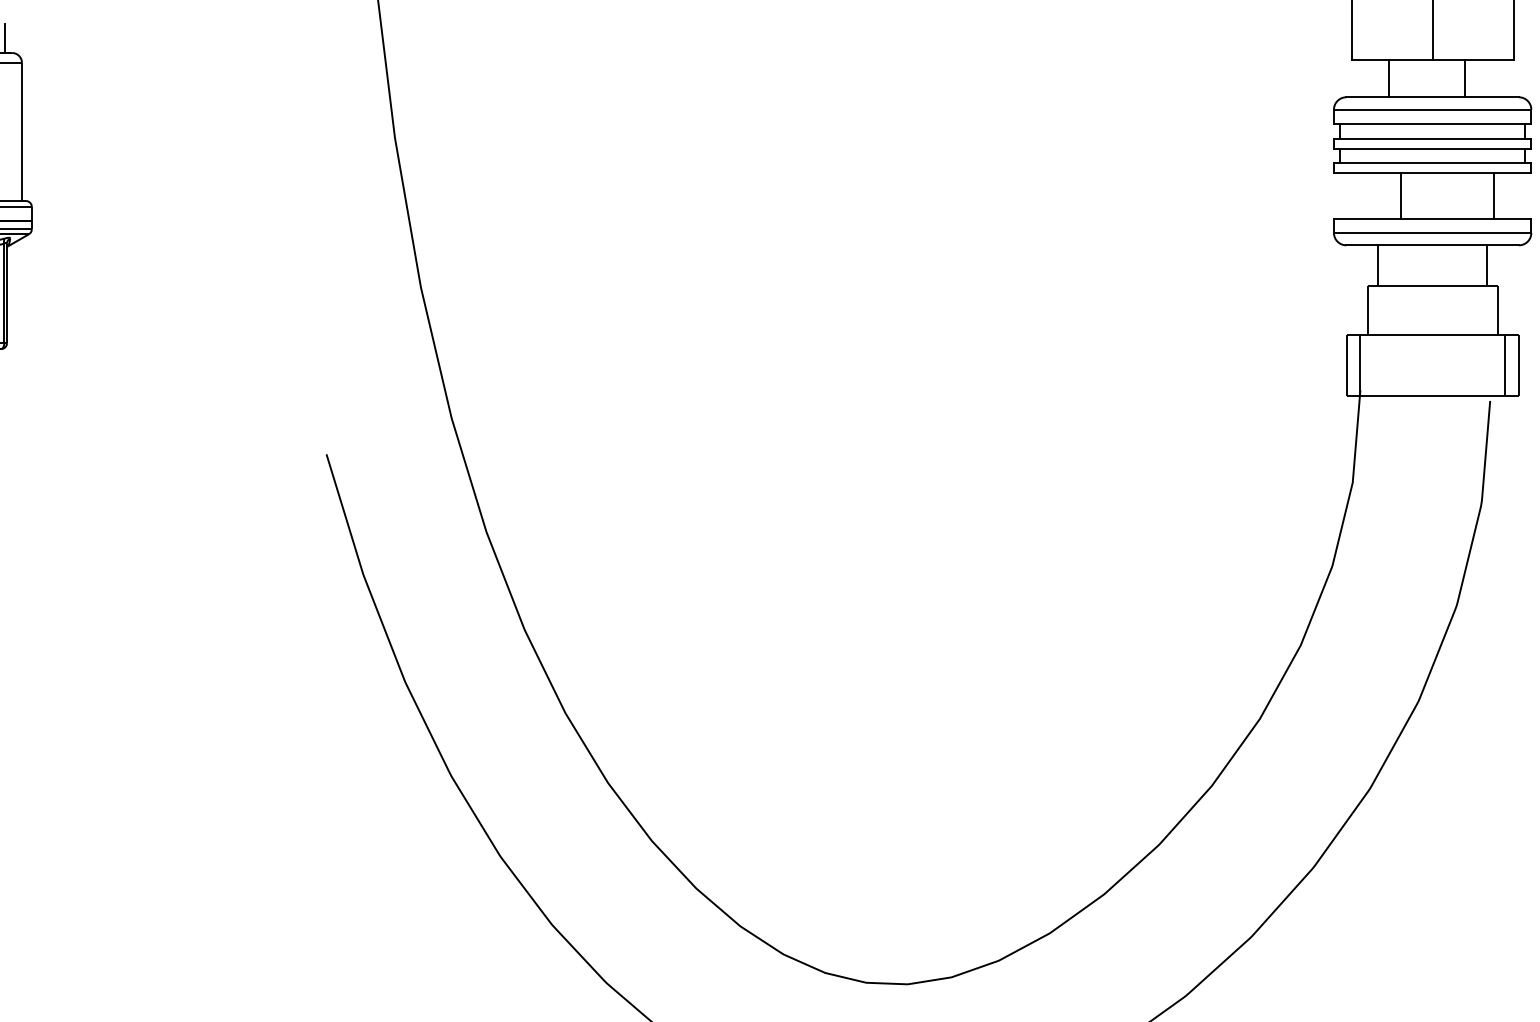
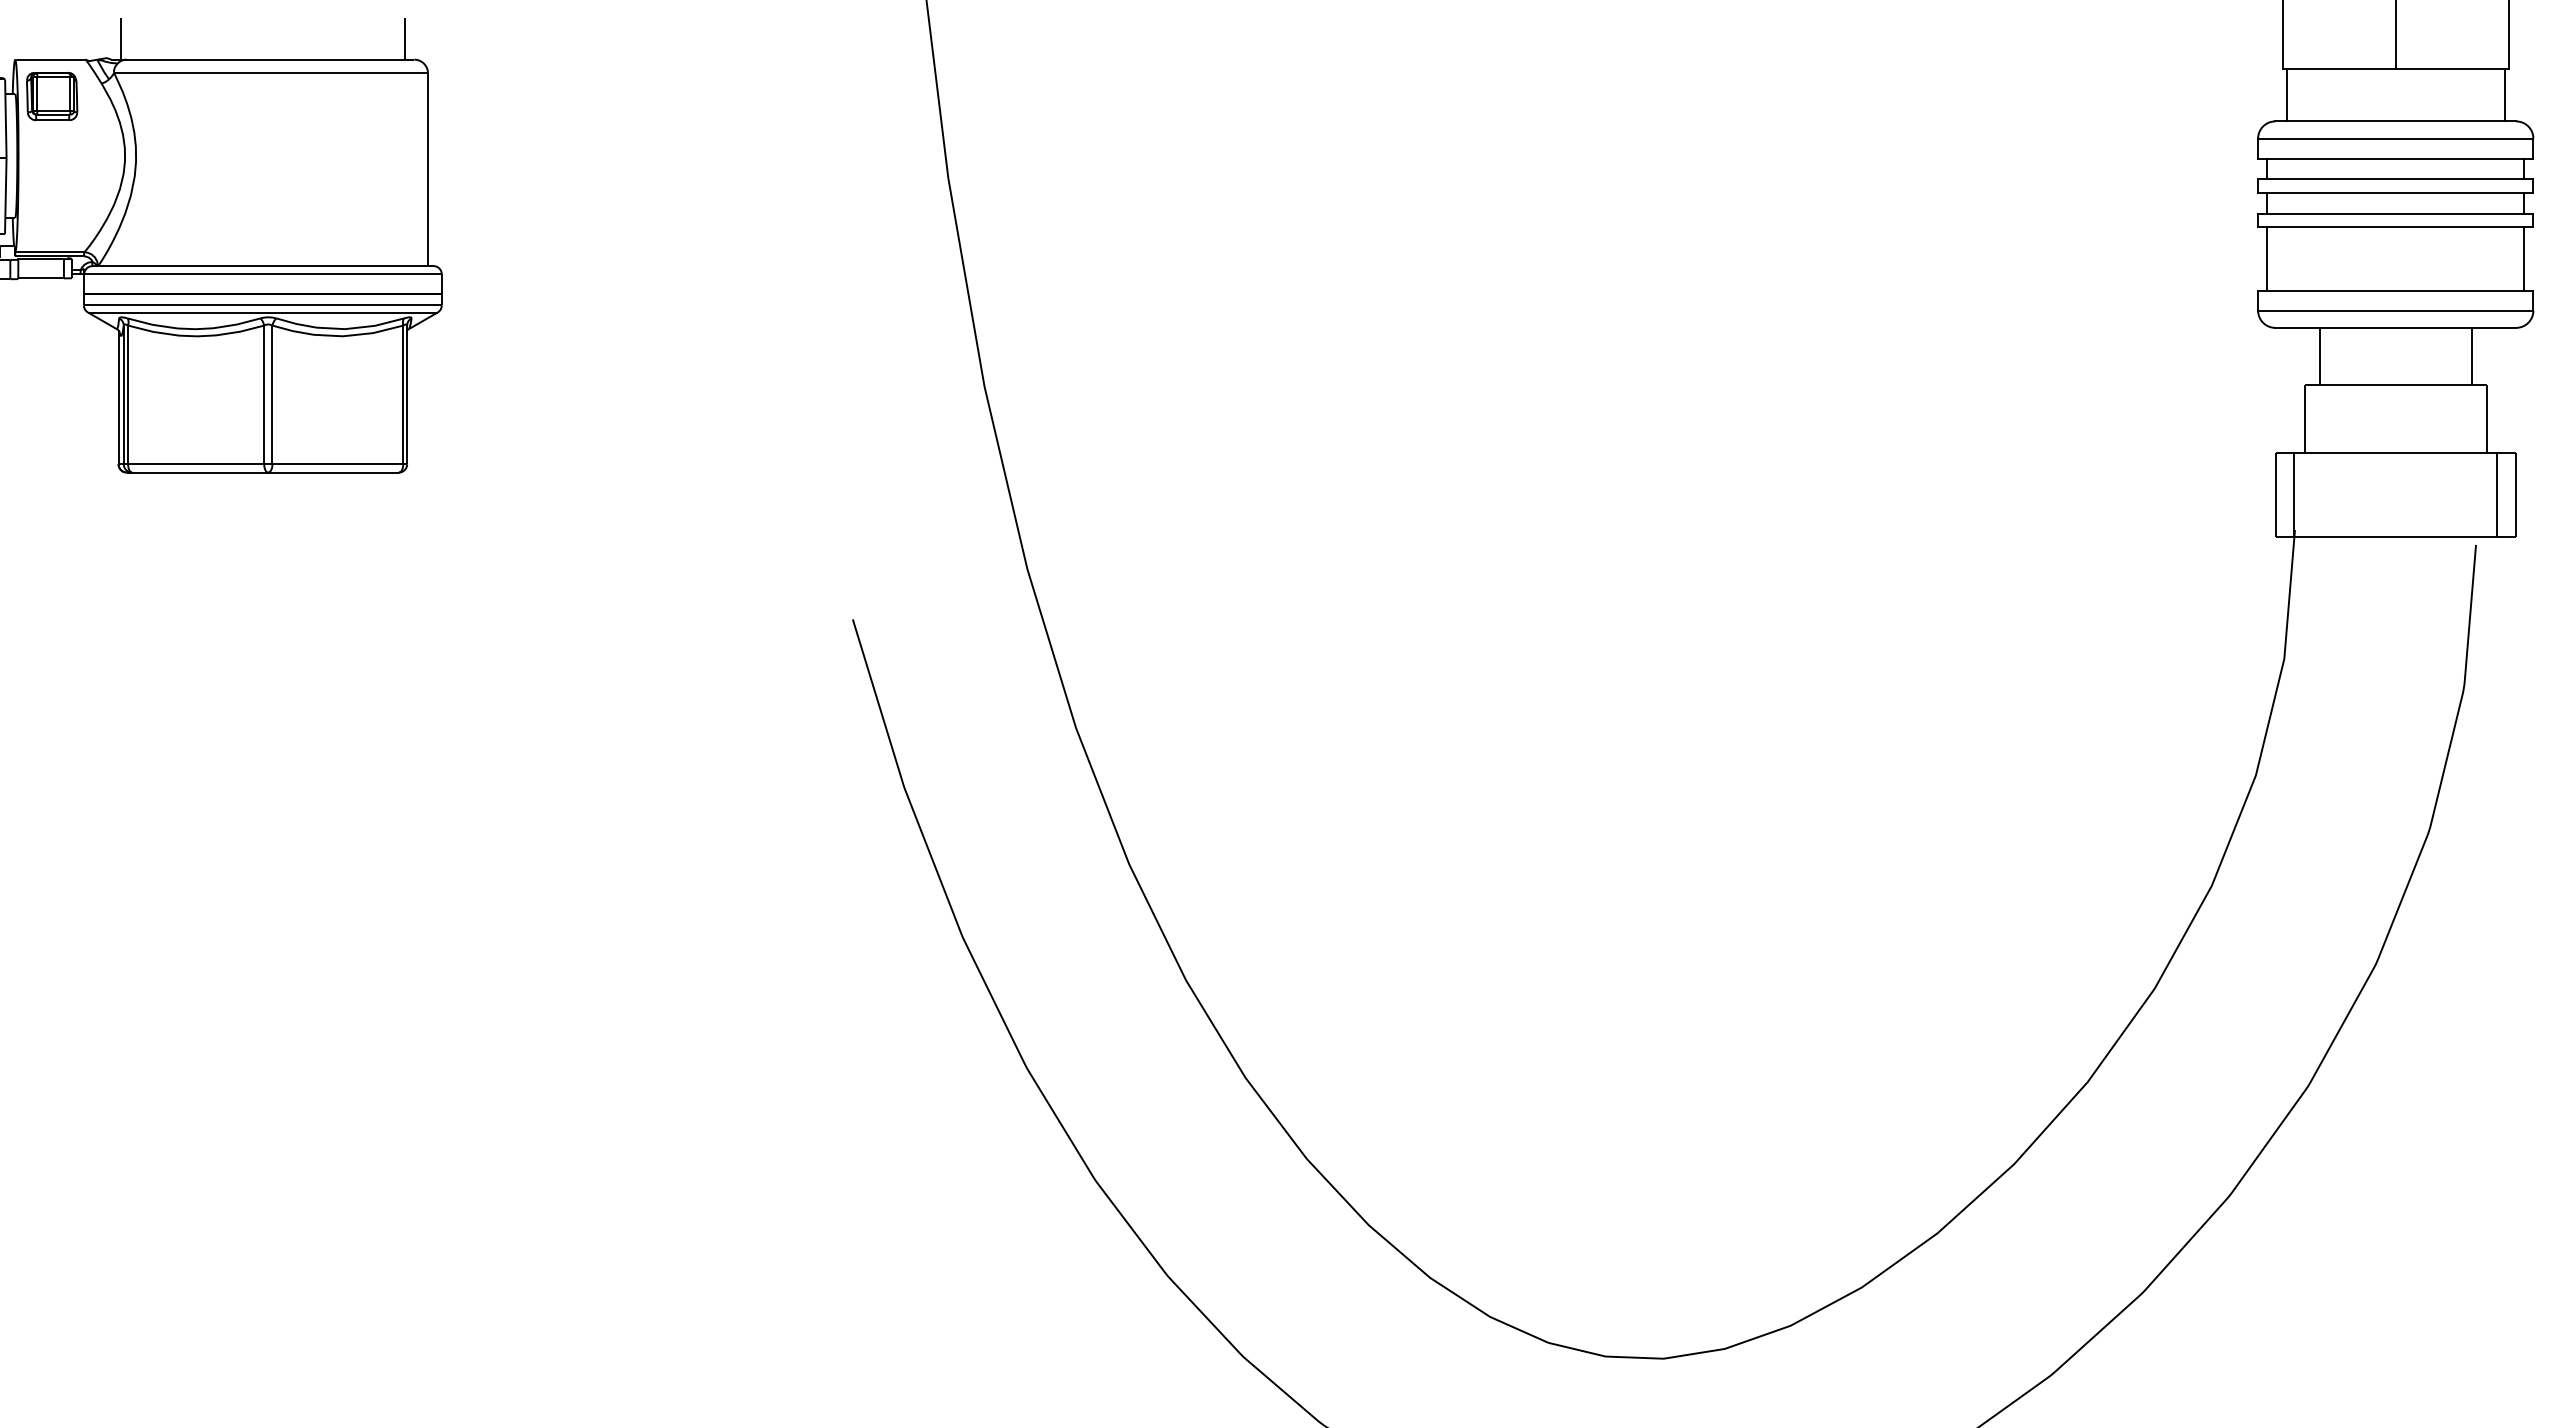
line: (1389, 78) -> (2287, 95), moved
line: (1464, 78) -> (2504, 95), moved
line: (1400, 195) -> (2267, 258), moved
line: (1494, 195) -> (2524, 258), moved

